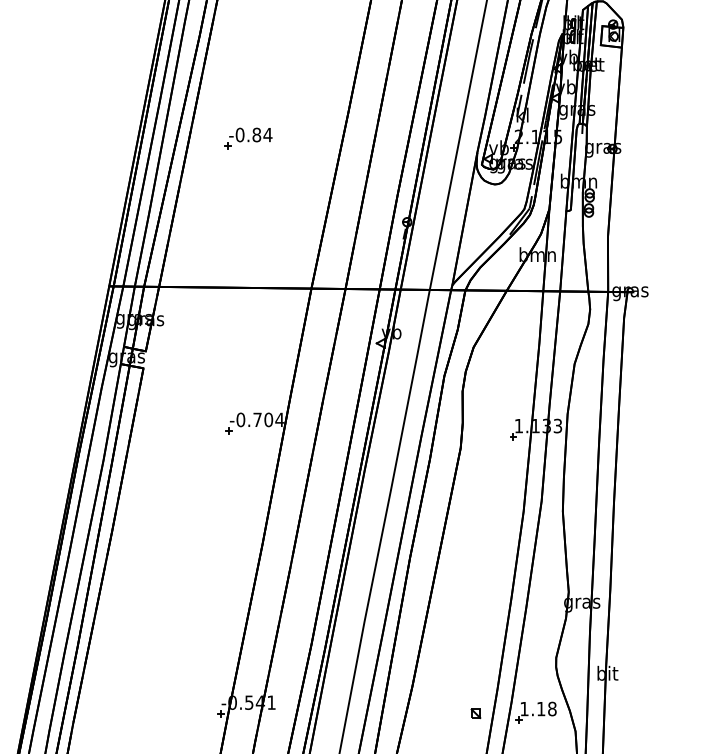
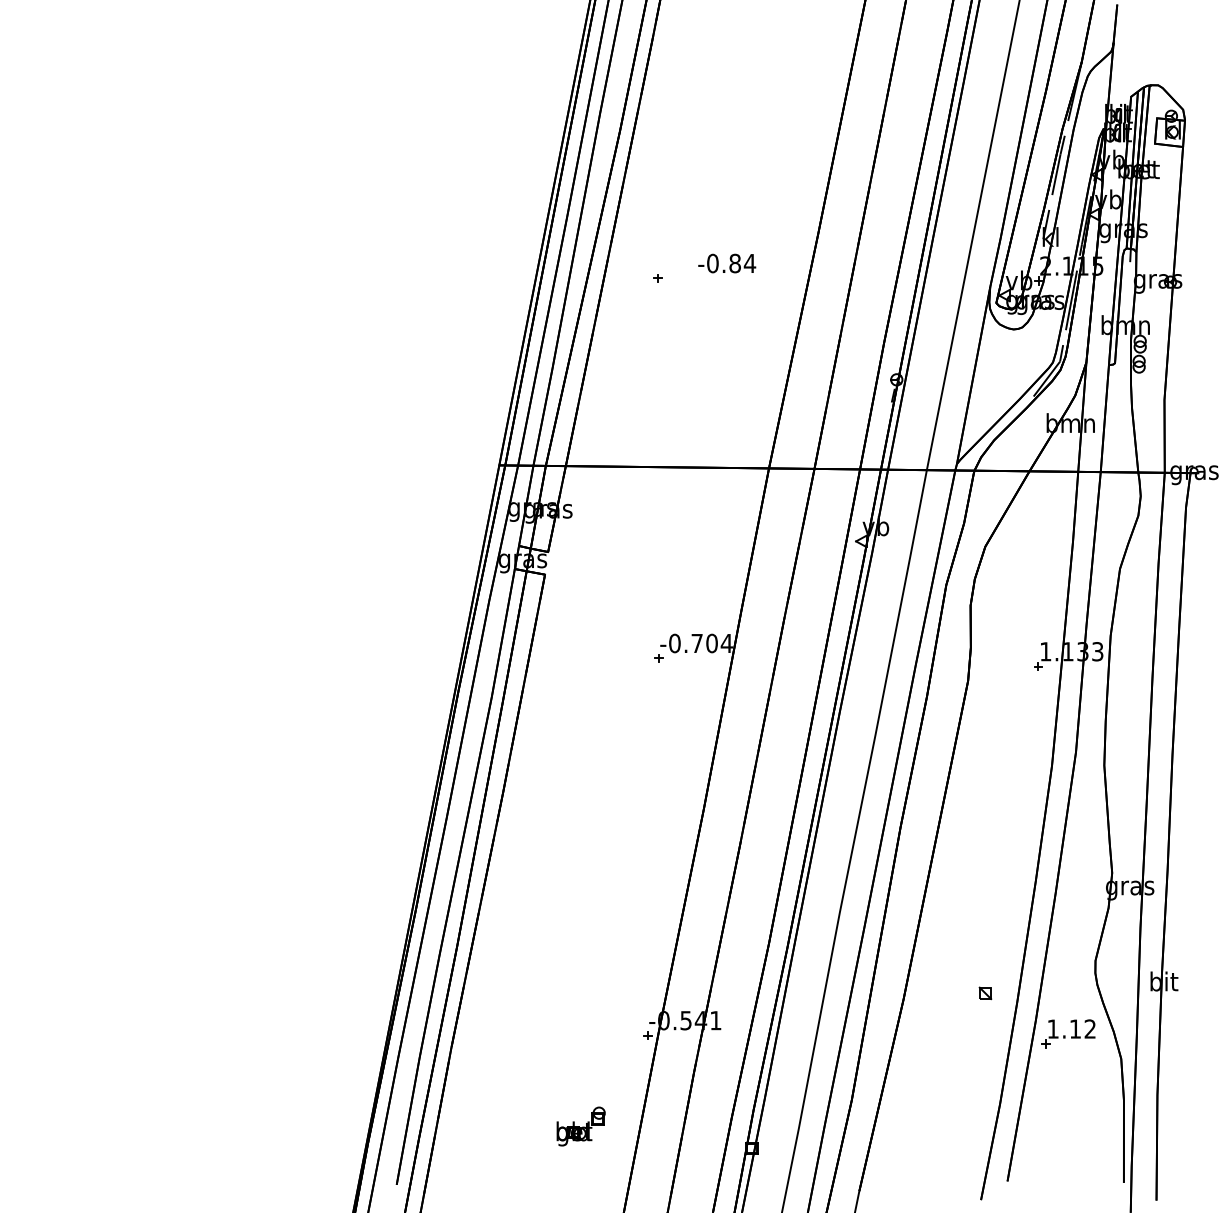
text: (251, 134) -> (727, 263), moved
text: (552, 708) -> (1090, 1028), 1.18 -> 1.12
part: (476, 713) -> (985, 993), moved

